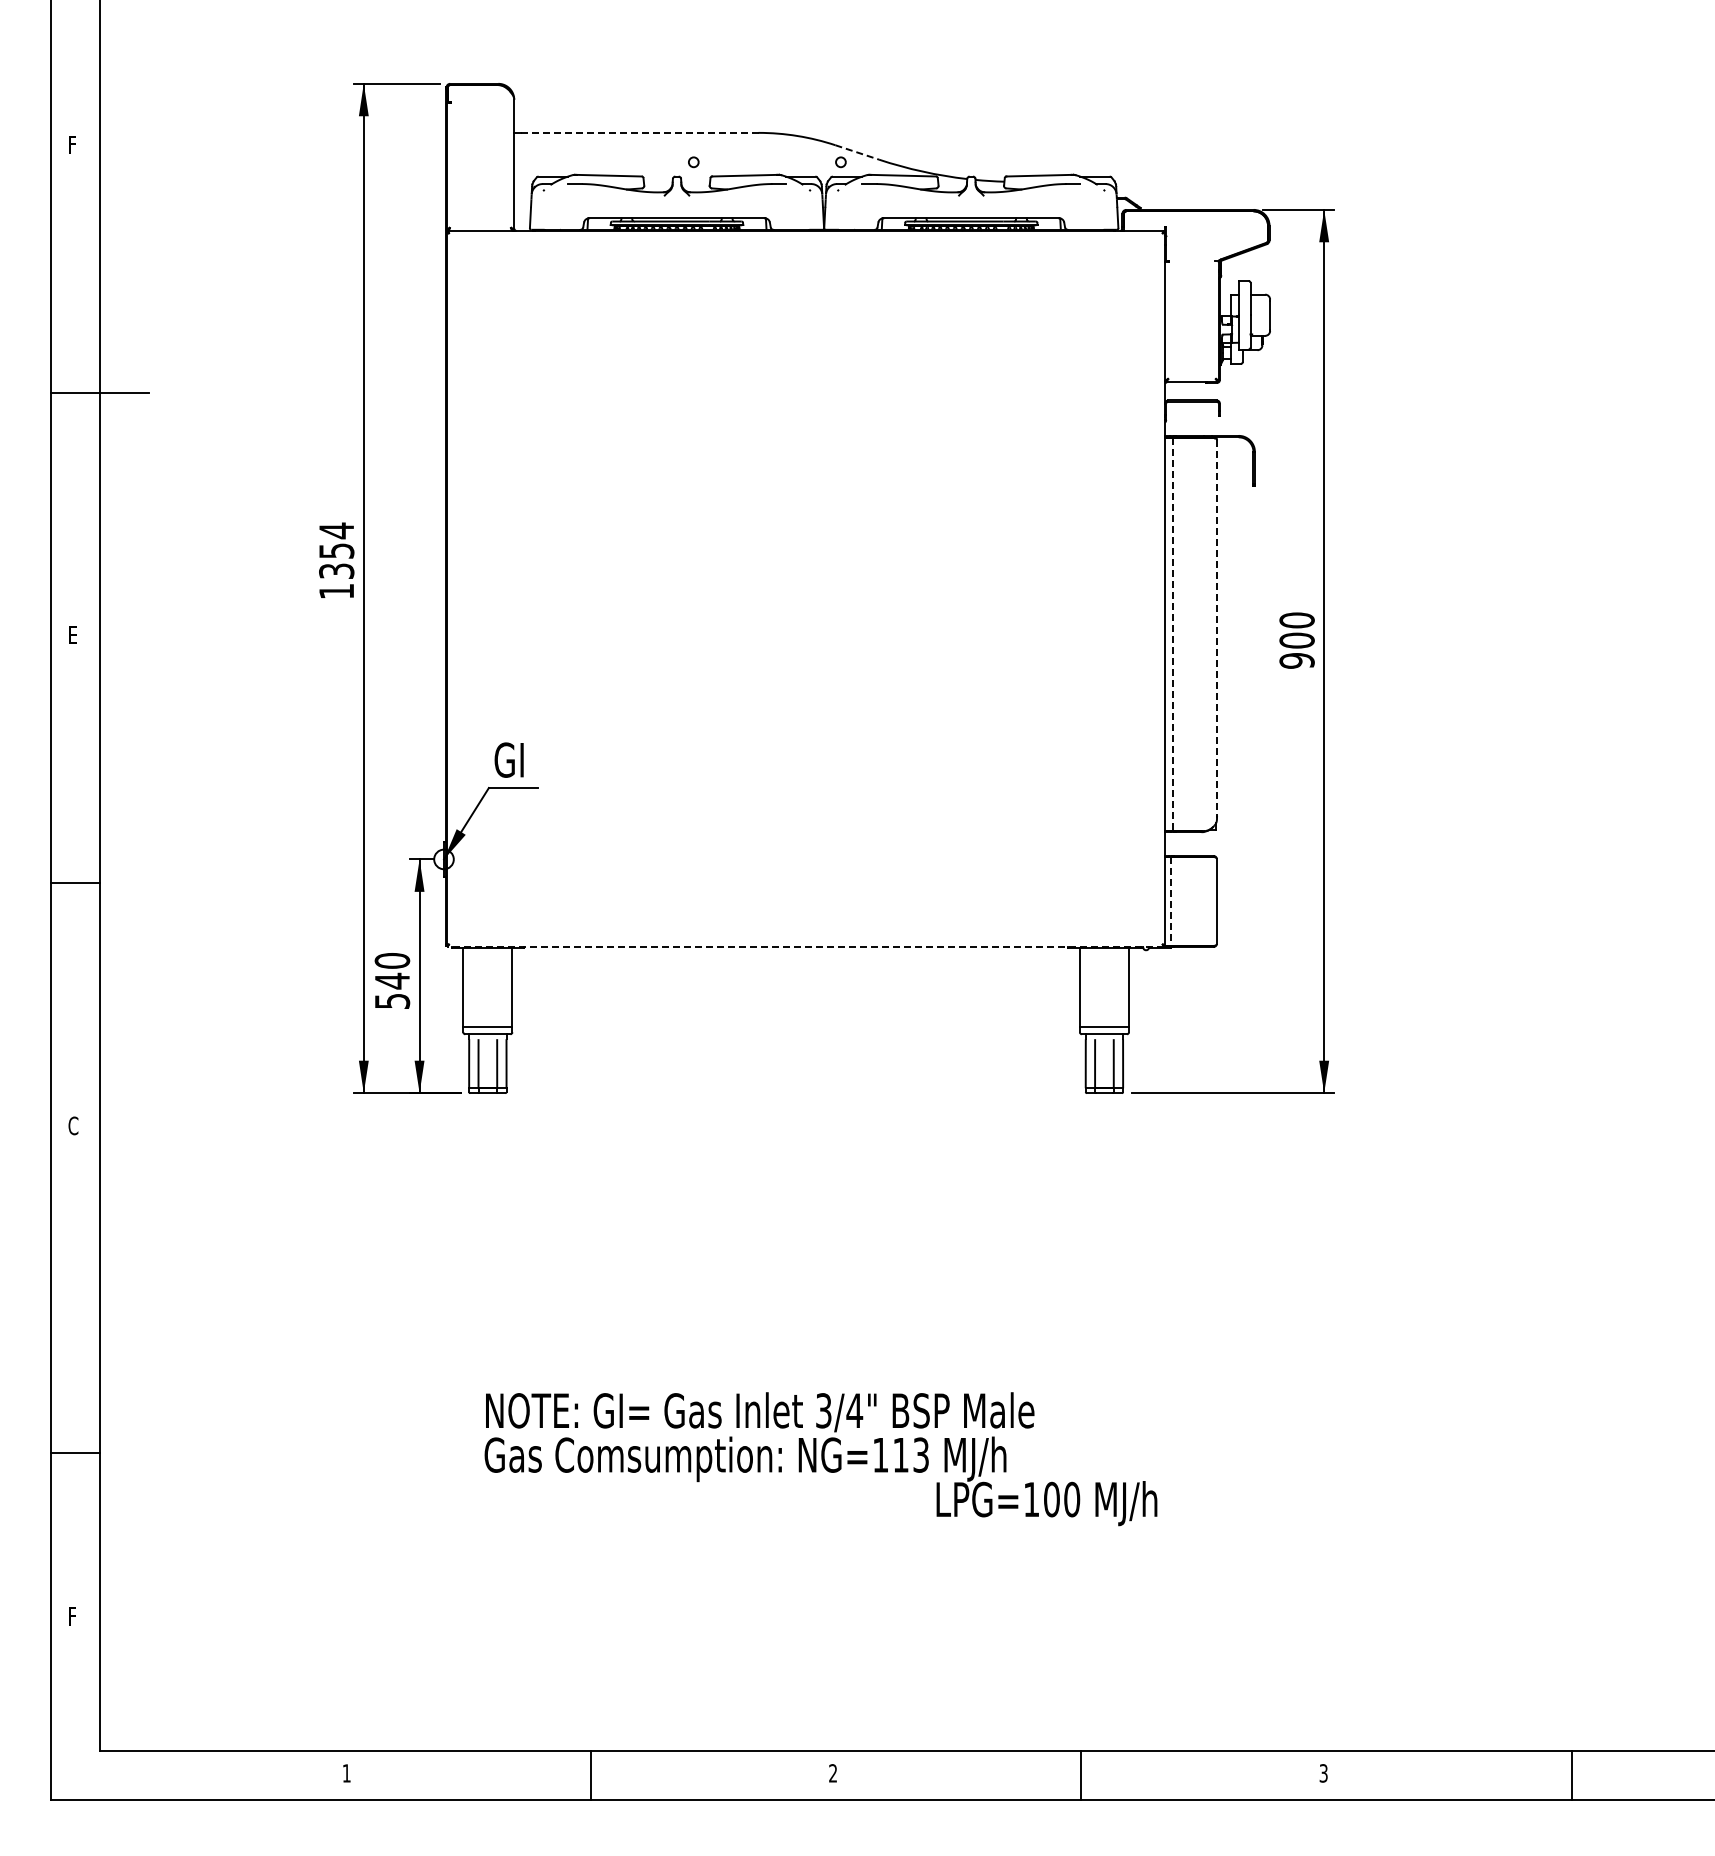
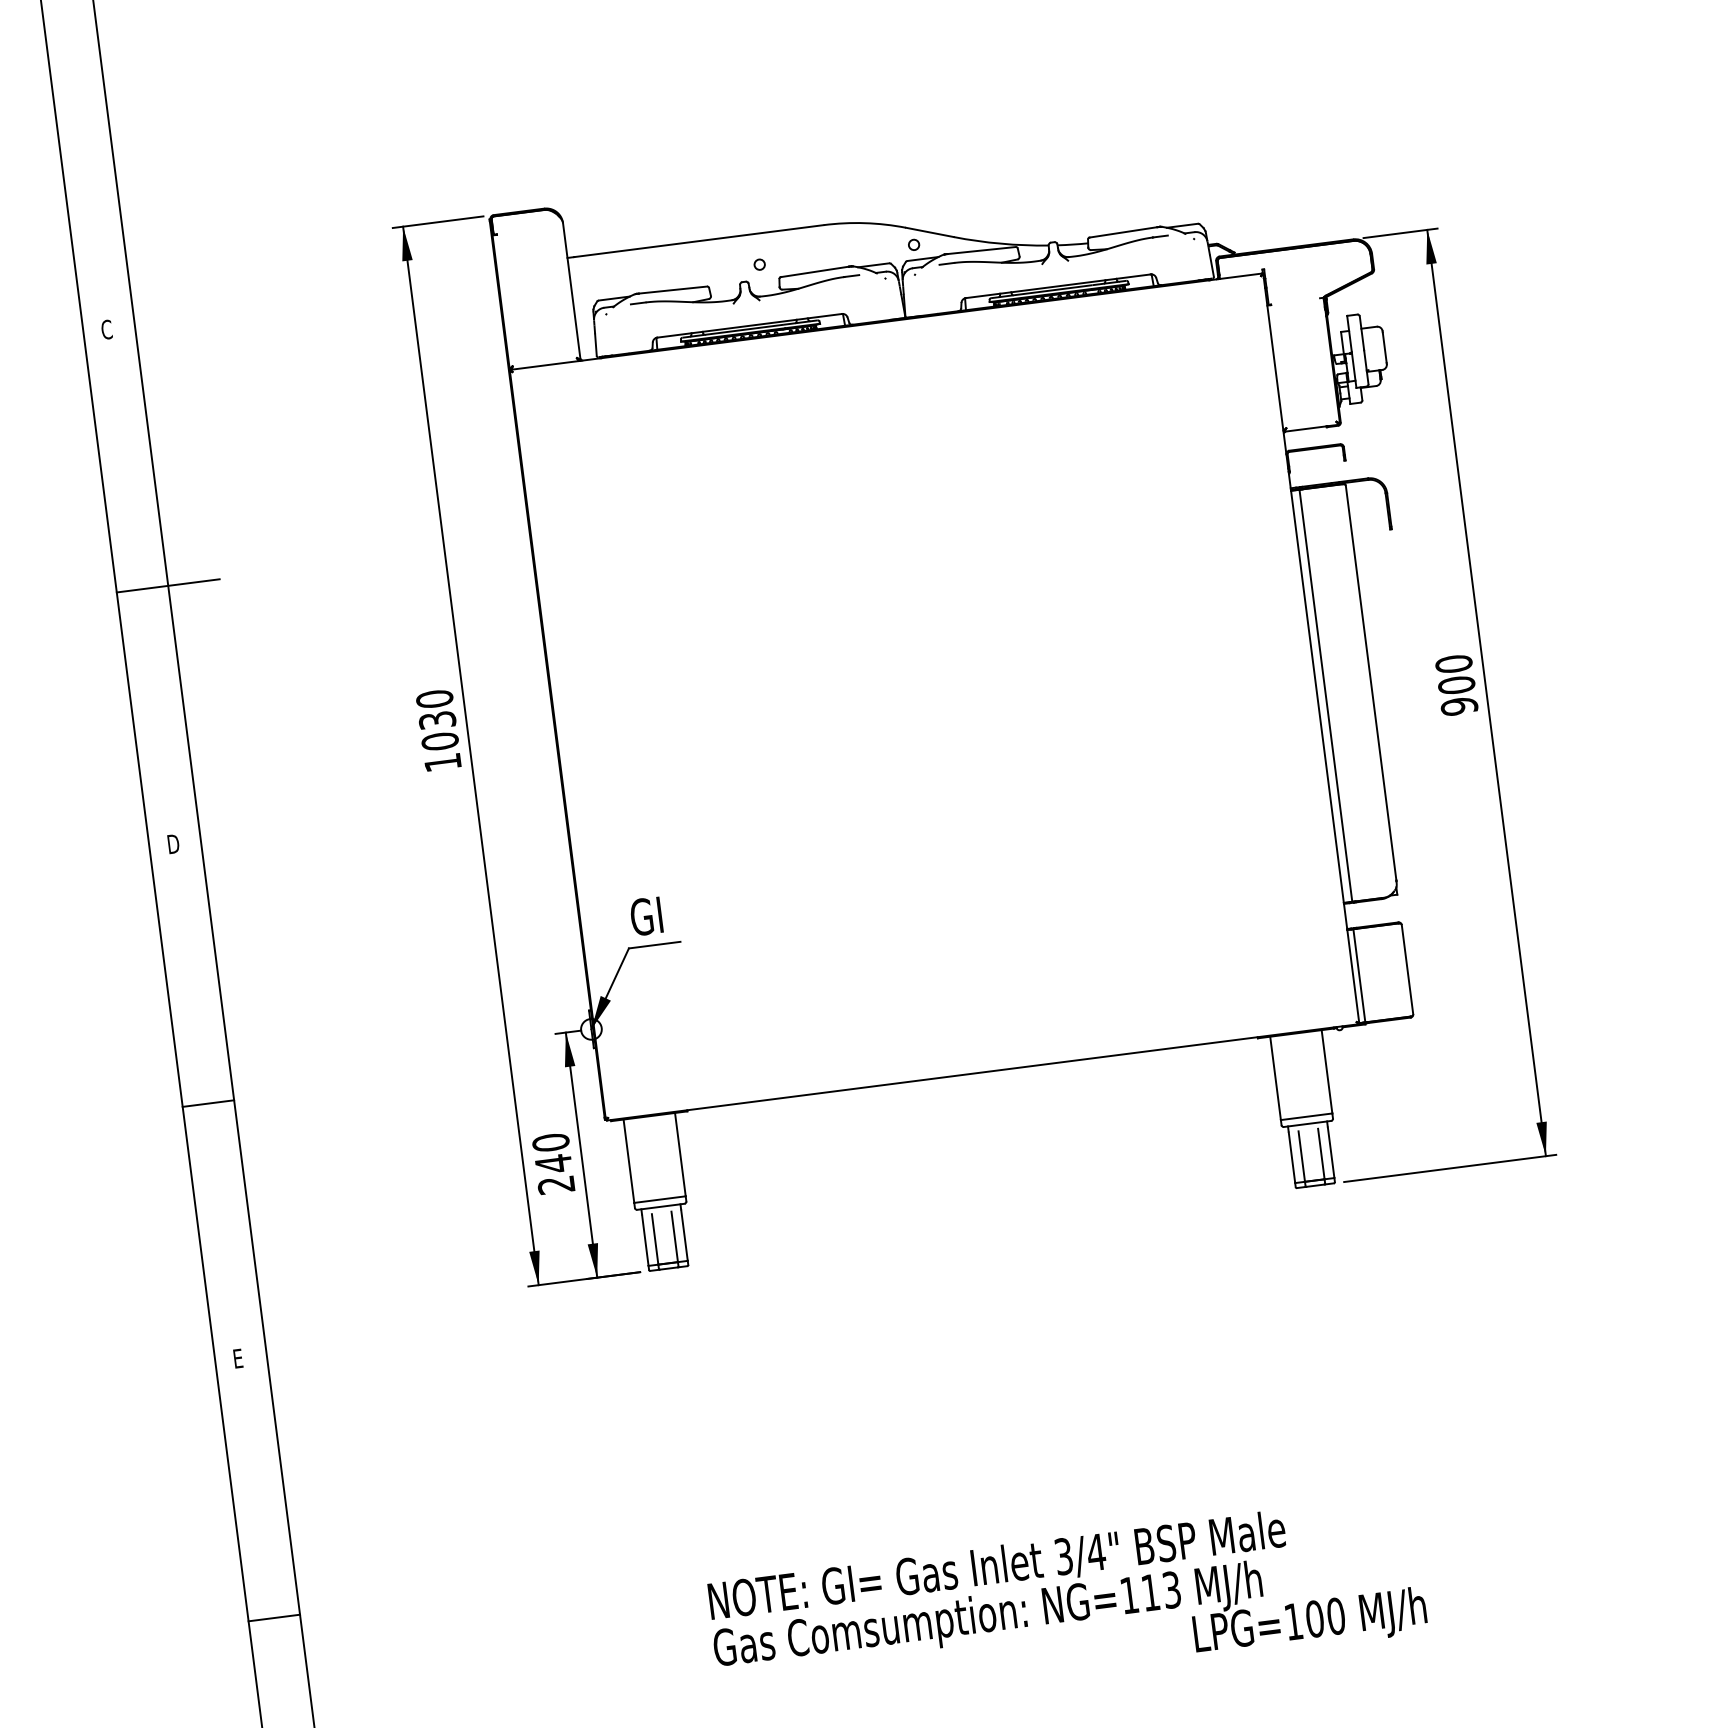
line: (639, 132) -> (698, 240), dashed -> solid
text: (73, 144) -> (106, 329), F -> C
line: (857, 152) -> (930, 232), dashed -> solid
text: (336, 550) -> (437, 719), 1354 -> 1030
line: (1217, 628) -> (1371, 683), dashed -> solid
text: (74, 635) -> (173, 844), E -> D
line: (1173, 635) -> (1326, 696), dashed -> solid
line: (1170, 901) -> (1358, 975), dashed -> solid
line: (805, 946) -> (982, 1072), dashed -> solid
text: (392, 1001) -> (556, 1185), 540 -> 240
text: (73, 1125) -> (238, 1358), C -> E
line: (75, 1452) -> (274, 1617), moved

